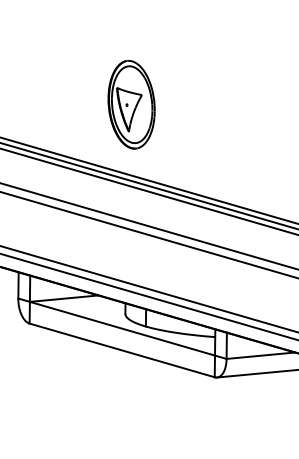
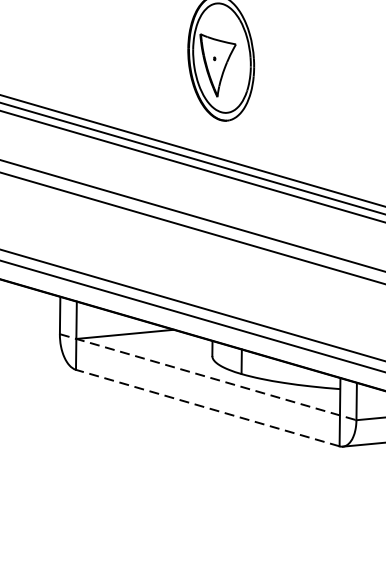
line: (122, 328) -> (208, 376), solid -> dashed
line: (121, 350) -> (206, 408), solid -> dashed

